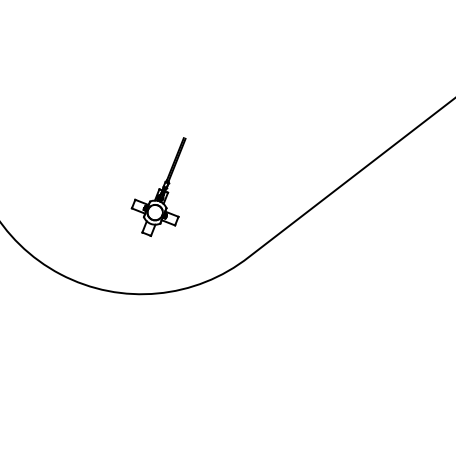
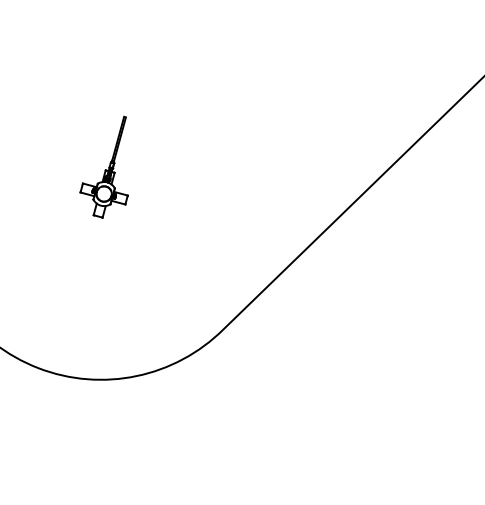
part: (157, 185) -> (103, 166), moved

